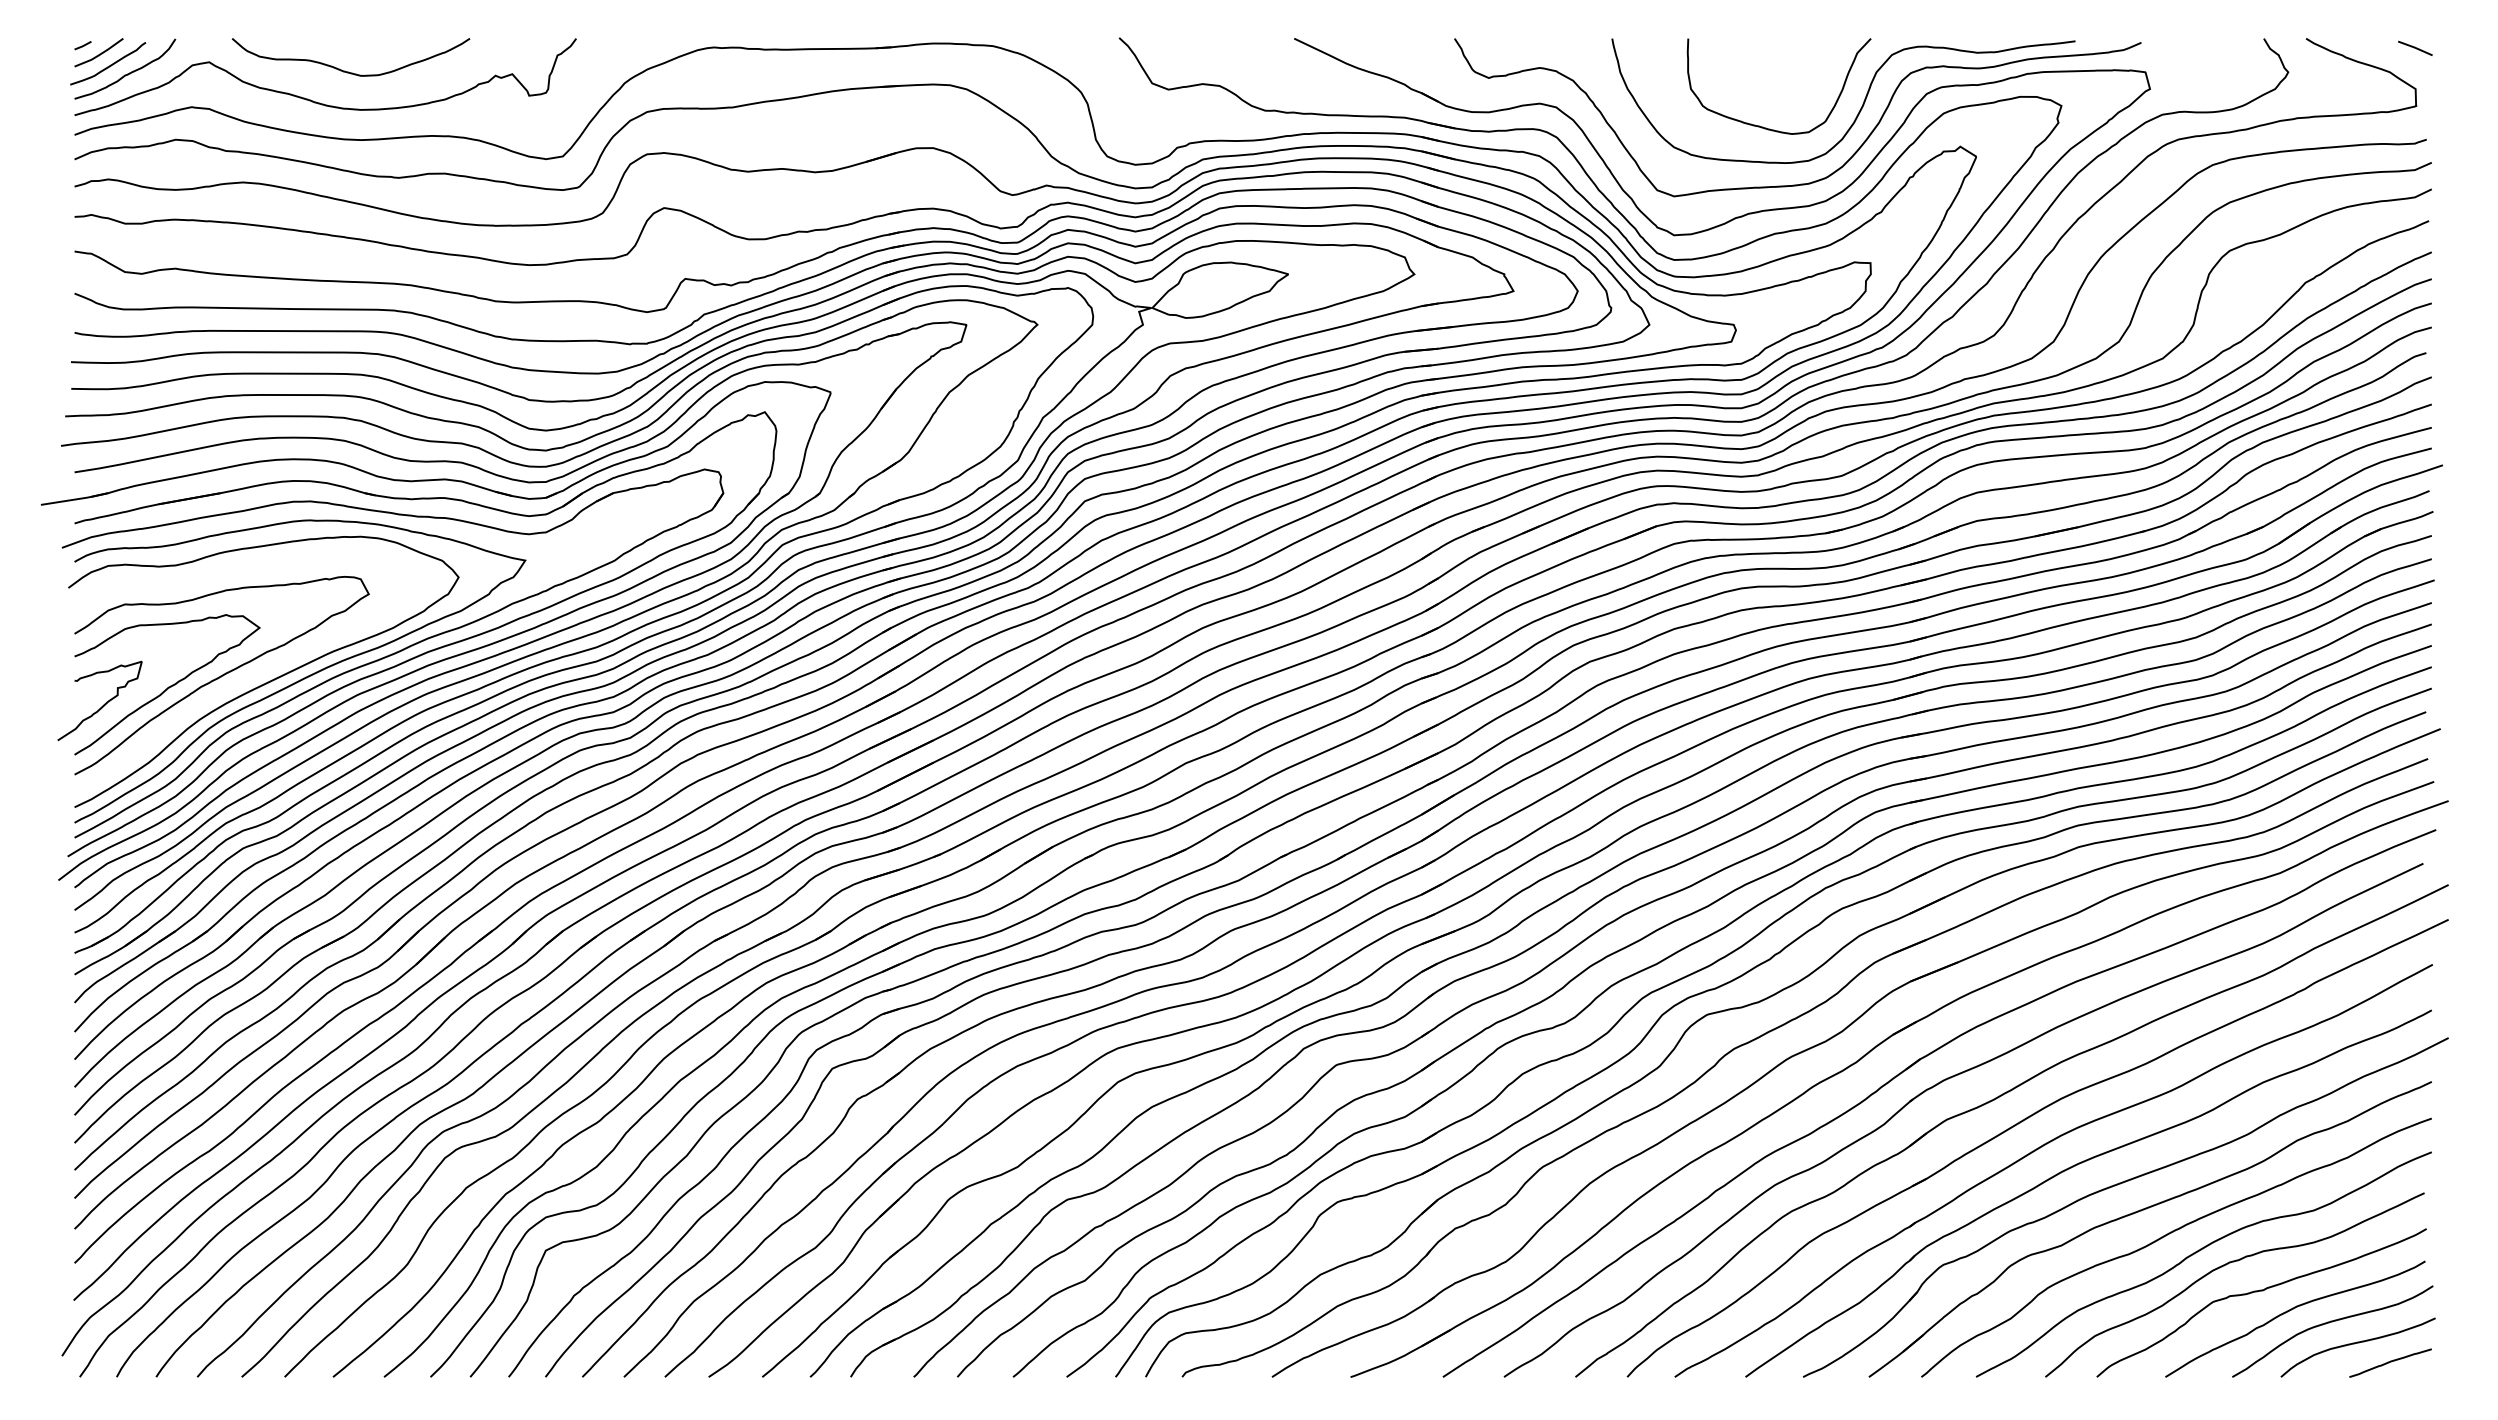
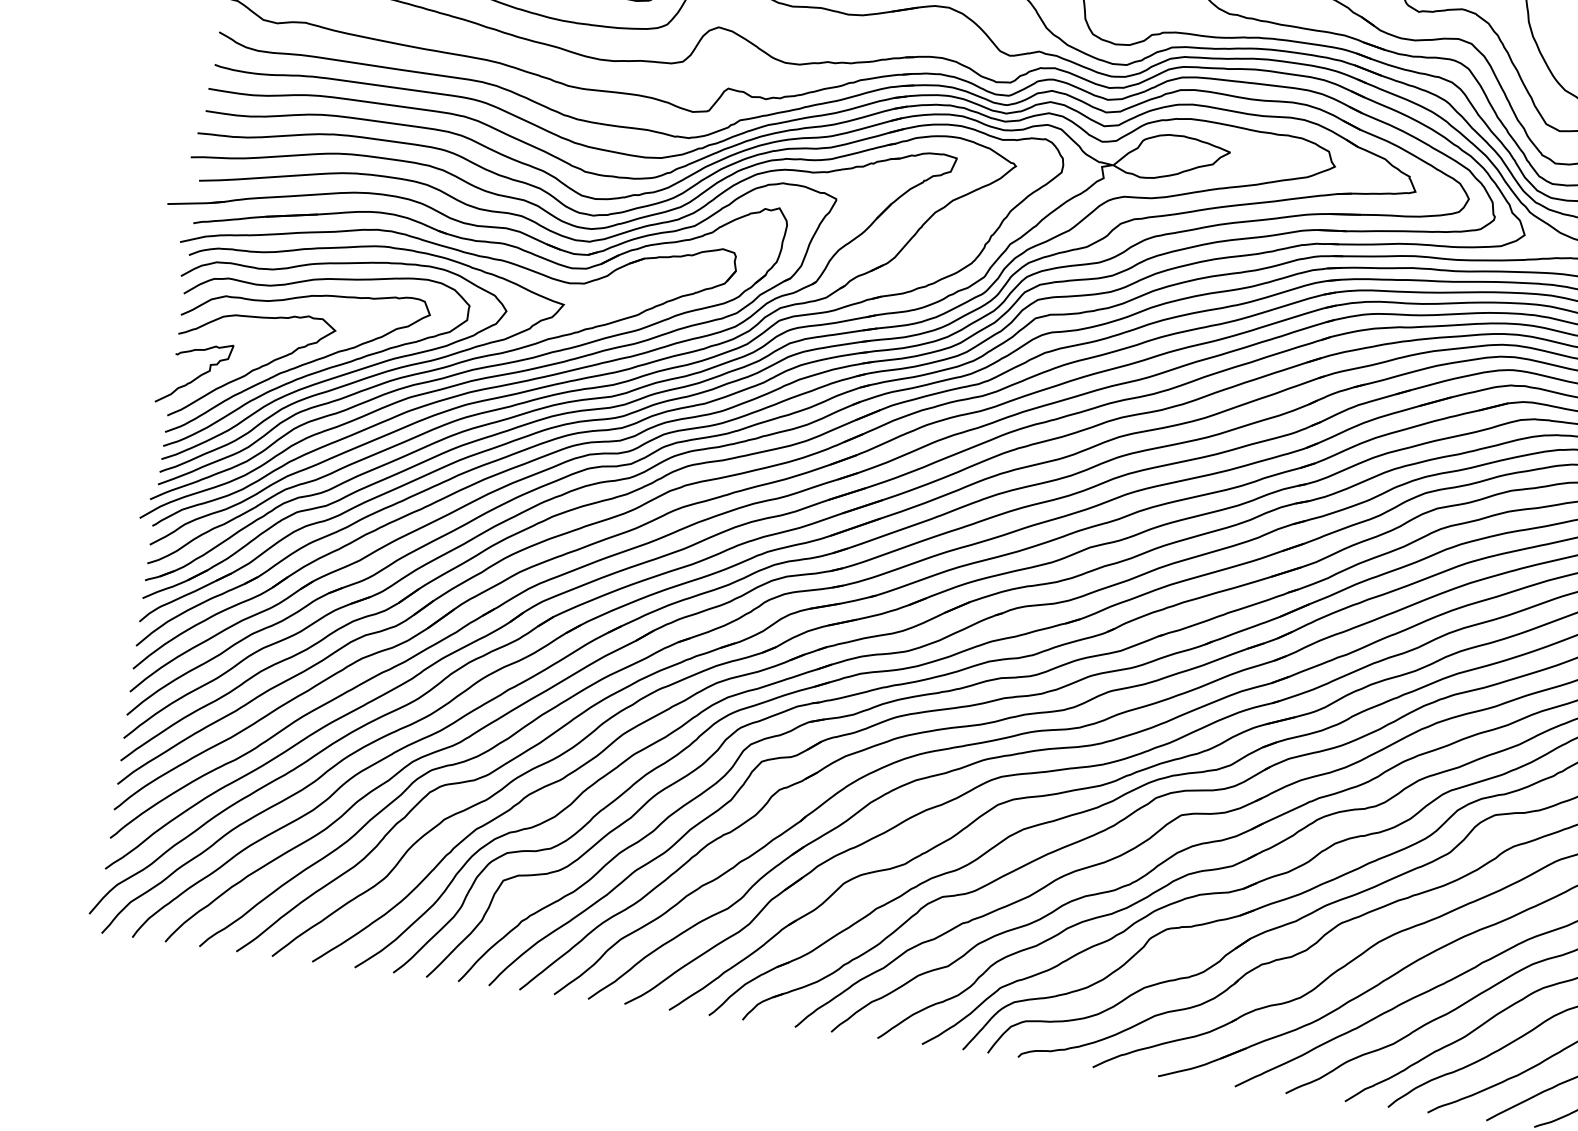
curve: (246, 677) -> (318, 370), added

